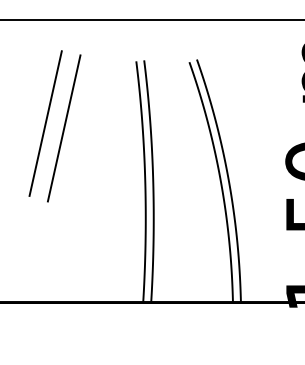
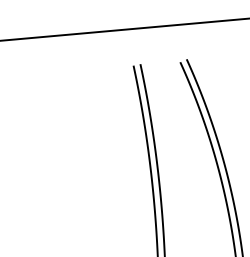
line: (45, 123) -> (58, 127), removed
line: (63, 128) -> (74, 130), removed

